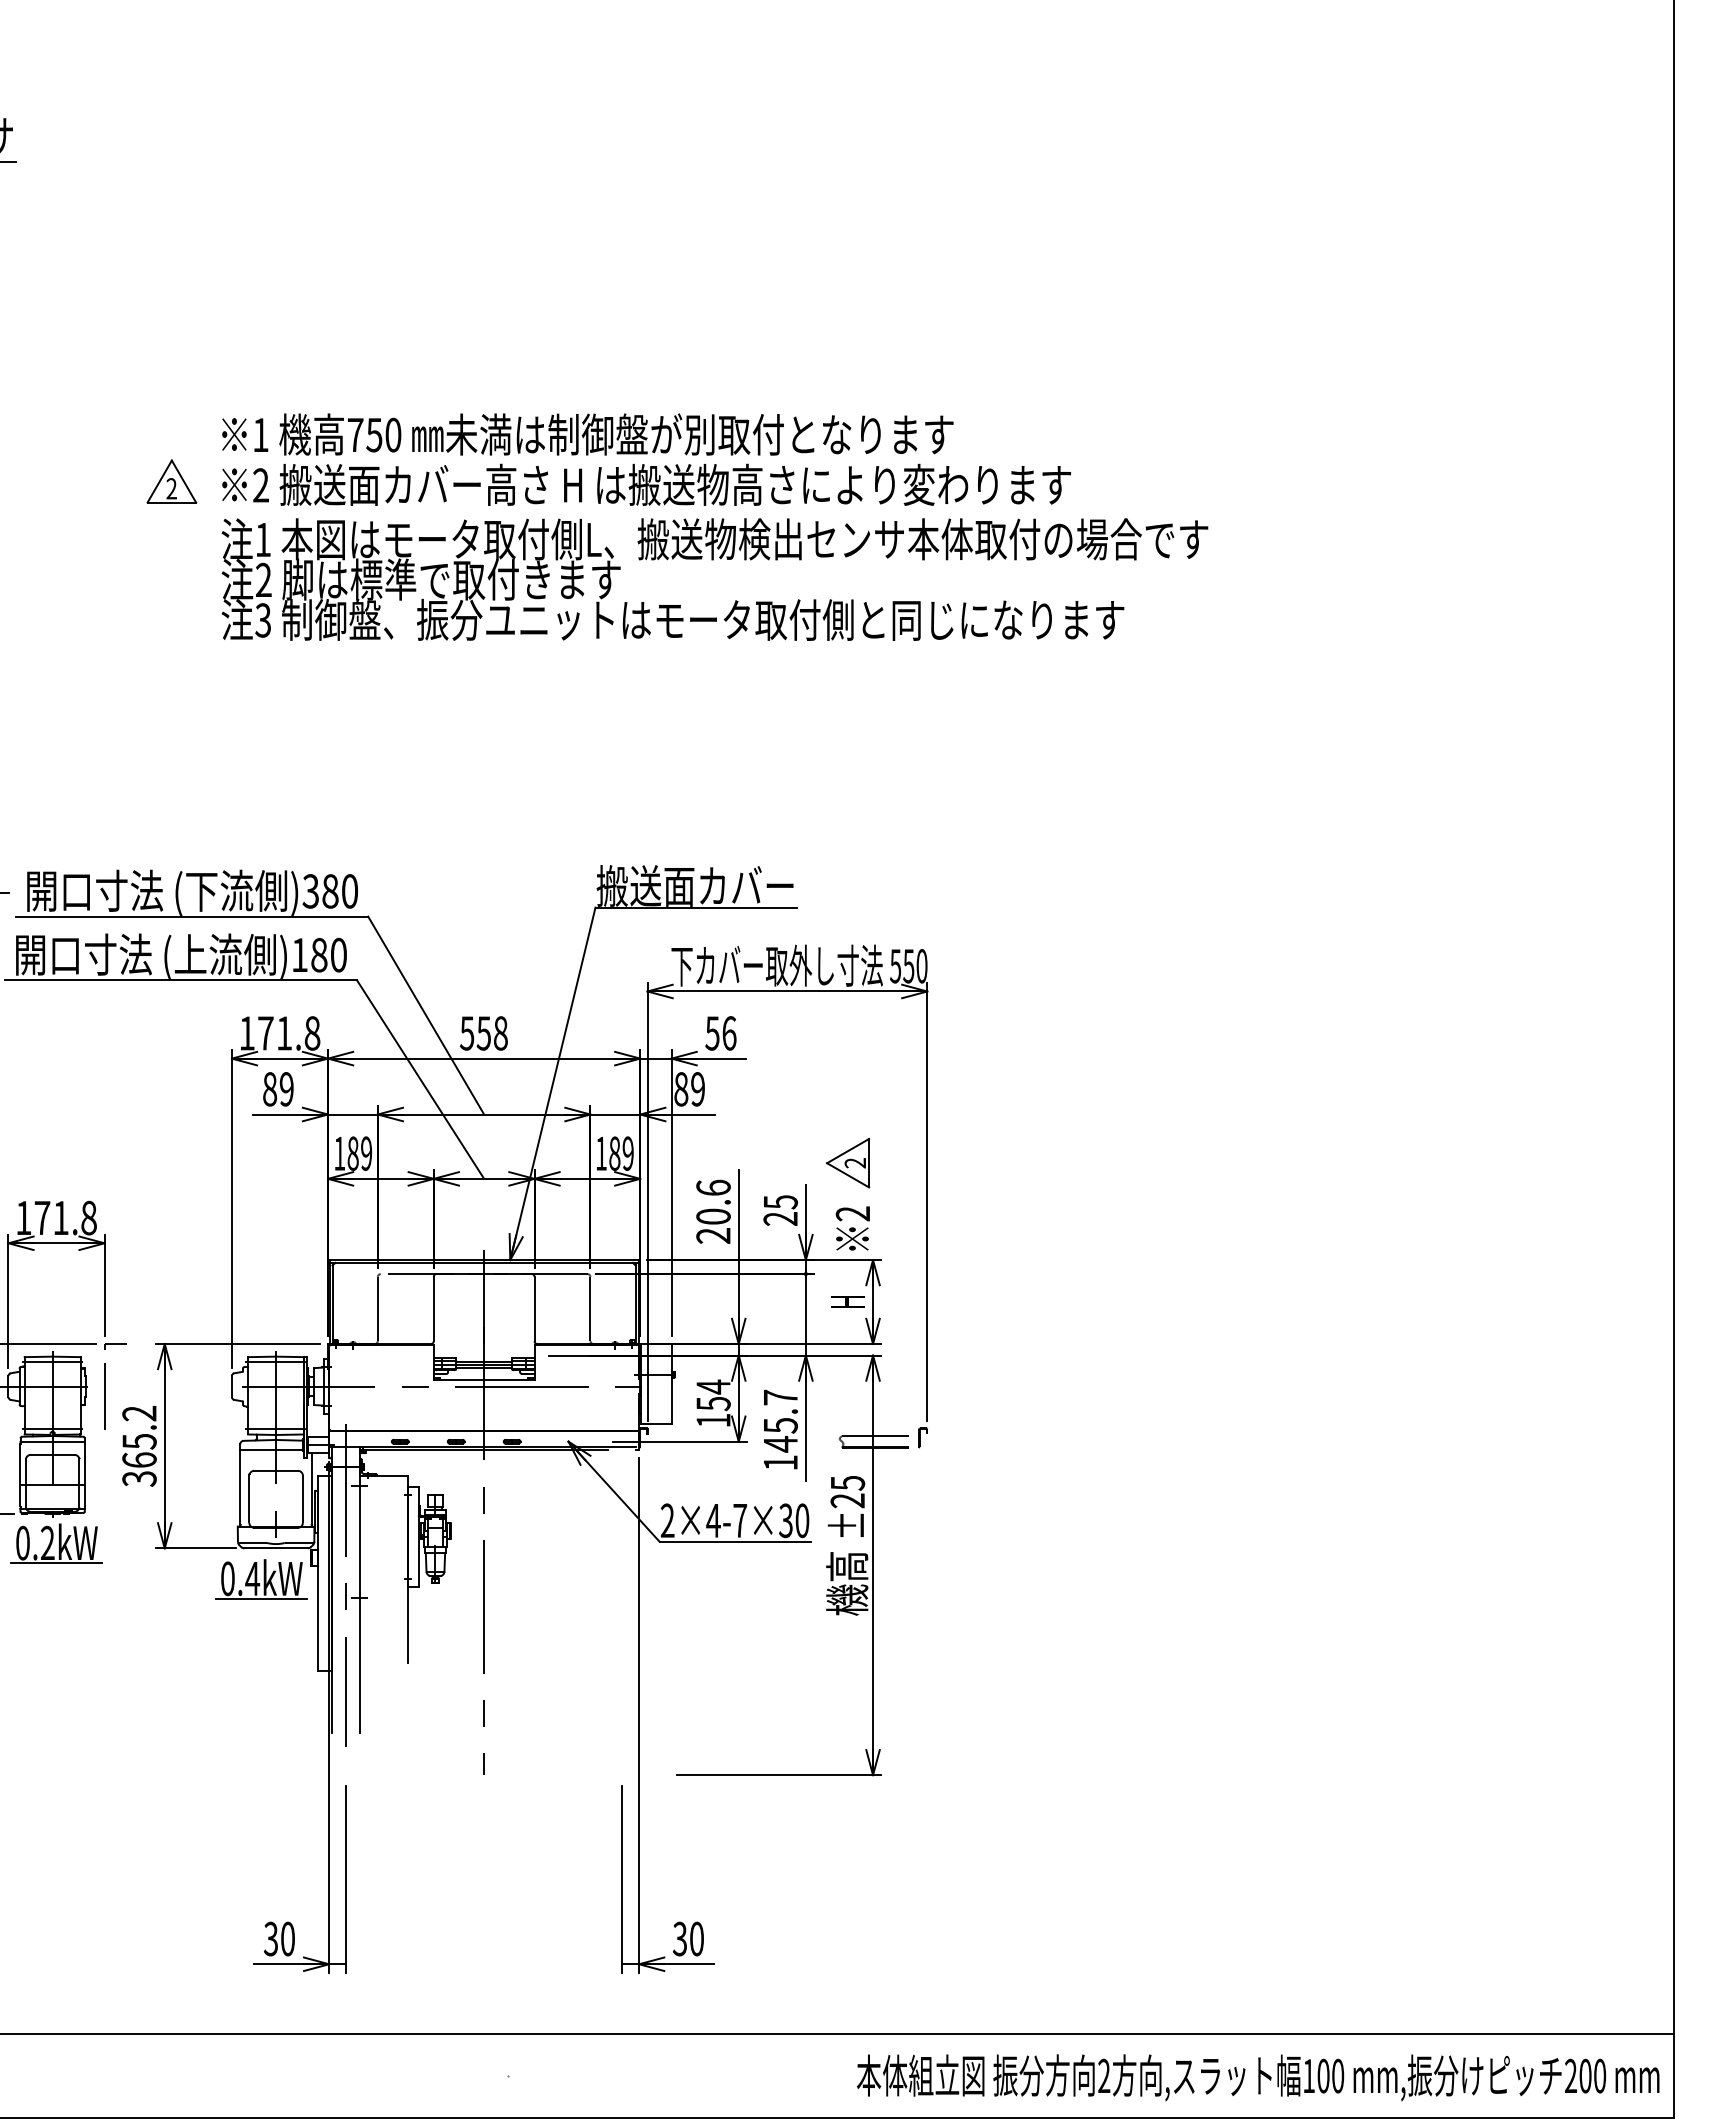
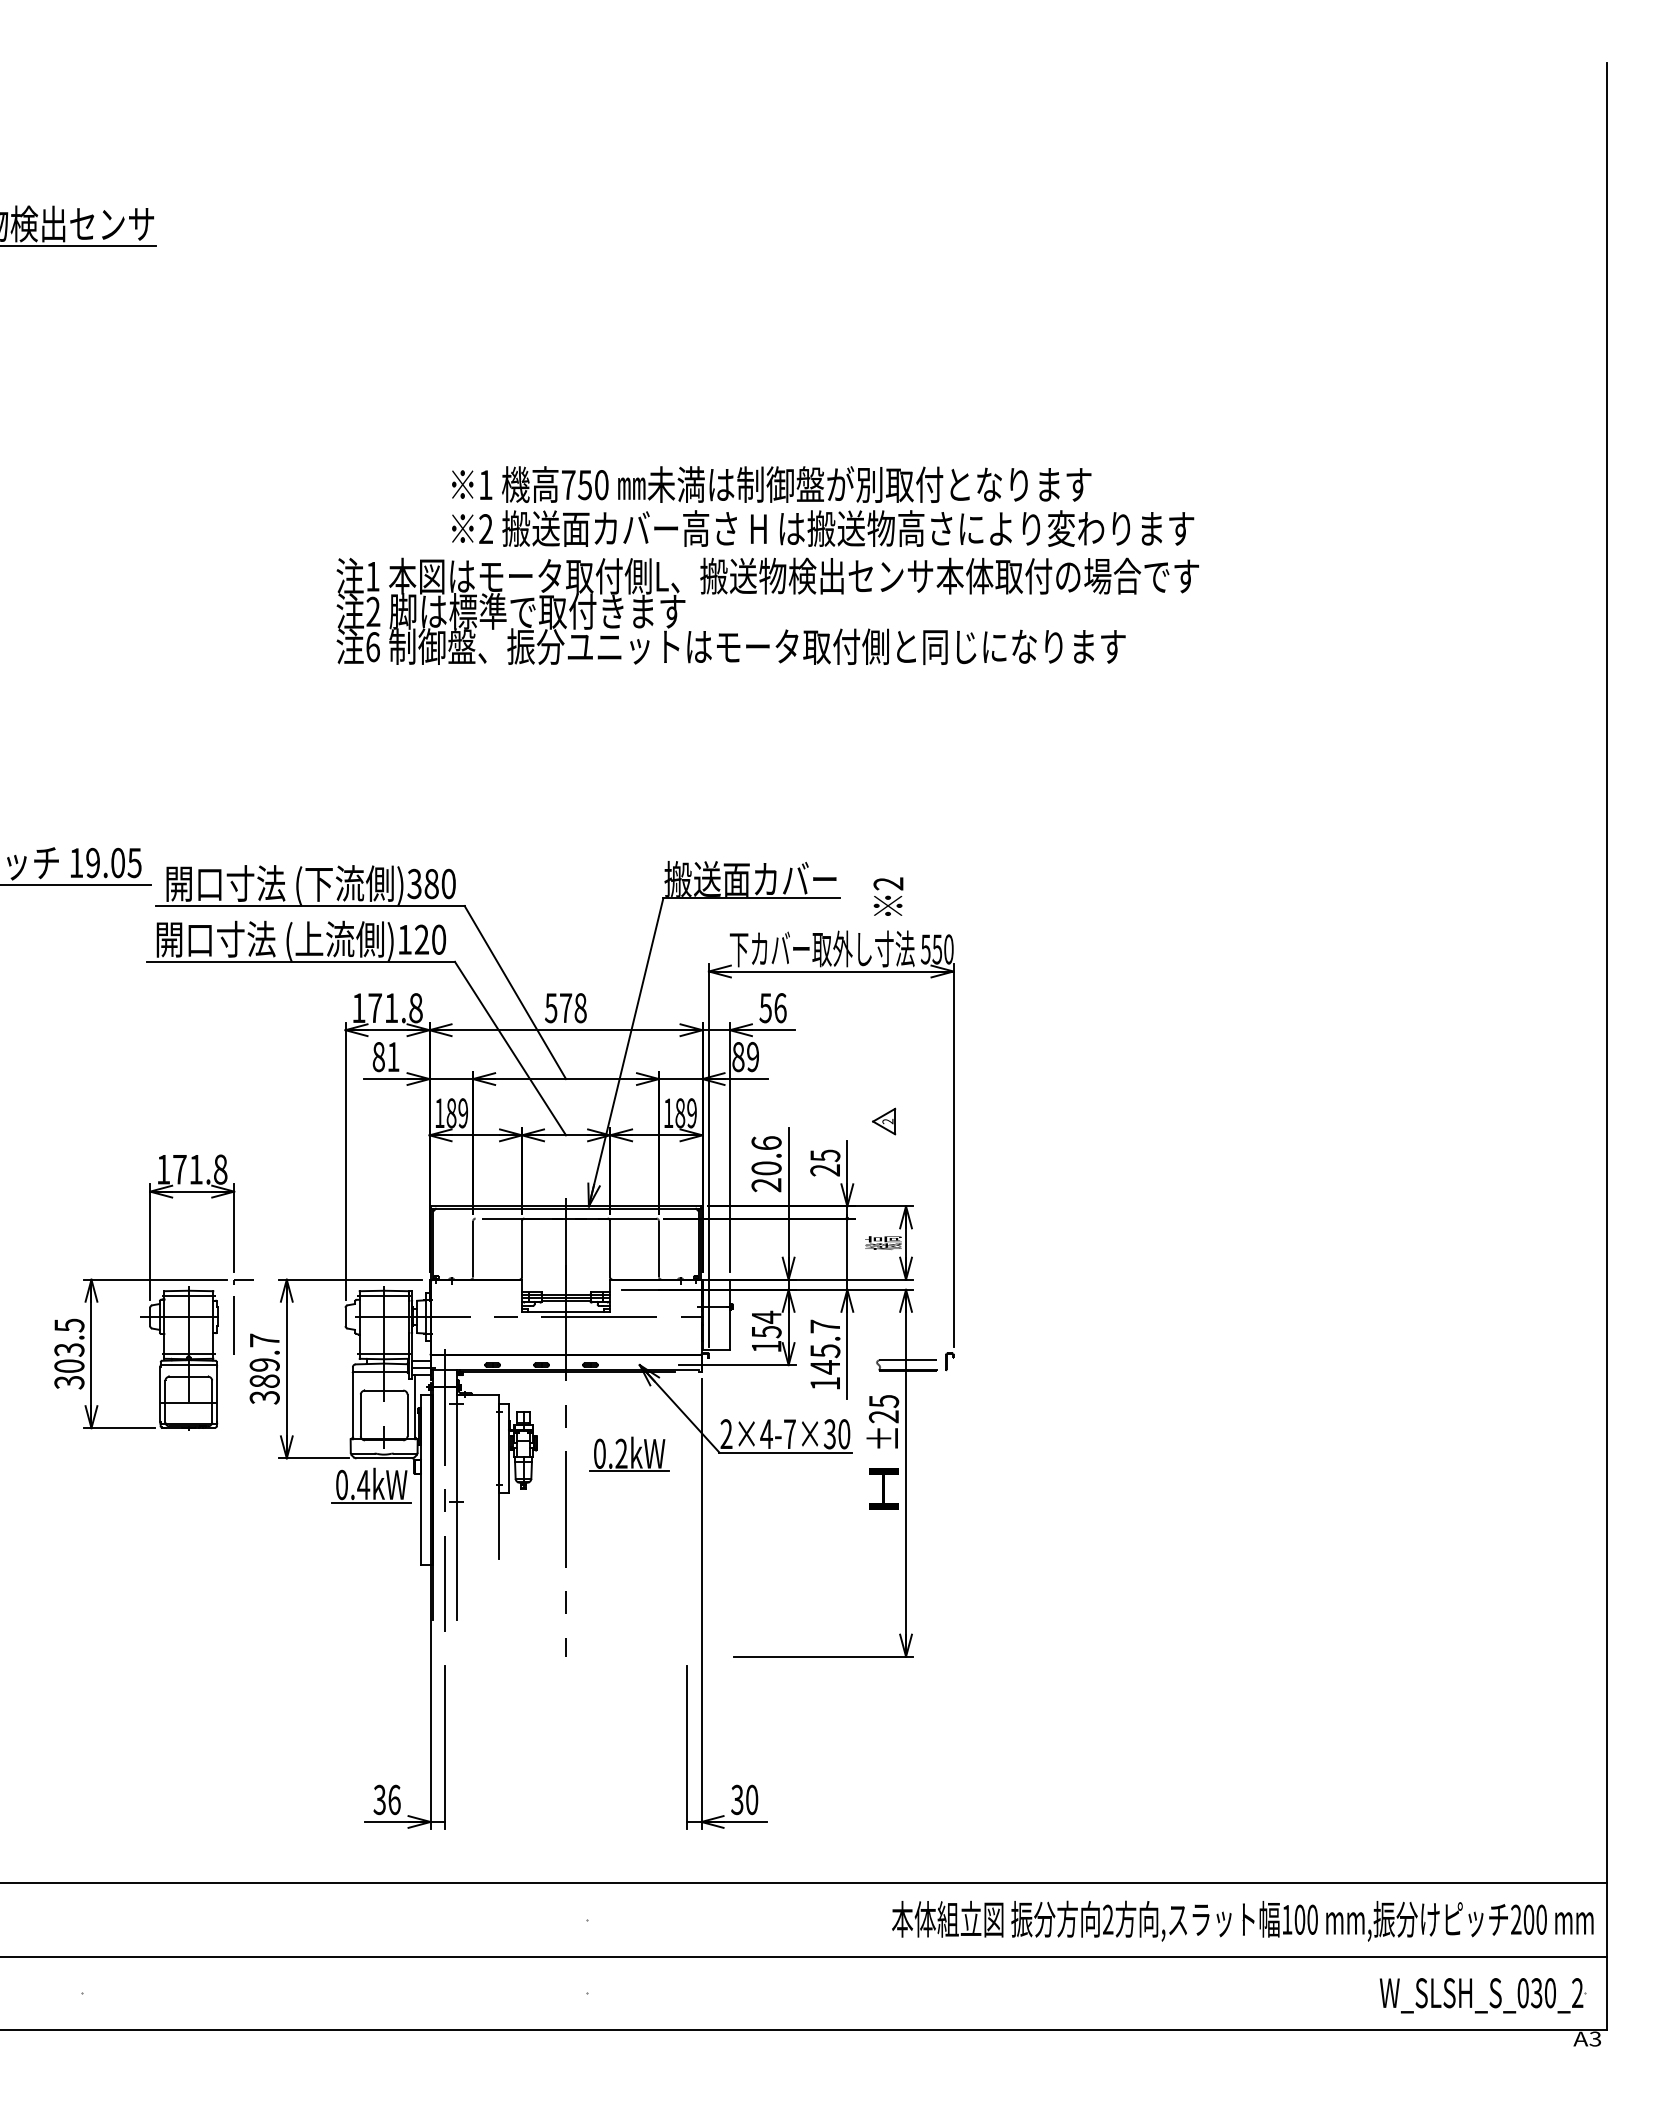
text: (647, 459) -> (823, 506), moved
part: (171, 481) -> (292, 525), removed
text: (262, 620) -> (372, 647), 3 -> 6
text: (319, 954) -> (422, 939), )180 -> )120
text: (483, 1033) -> (565, 1008), 558 -> 578
text: (286, 1089) -> (393, 1057), 89 -> 81
part: (847, 1163) -> (883, 1121), size x0.6
text: (852, 1228) -> (888, 896), moved
text: (847, 1301) -> (883, 1242), H -> 機高
text: (139, 1436) -> (264, 1360), 365.2 -> 389.7
part: (56, 1542) -> (629, 1453), moved
text: (847, 1583) -> (883, 1489), 機高 -> H
text: (287, 1938) -> (394, 1799), 30 -> 36

